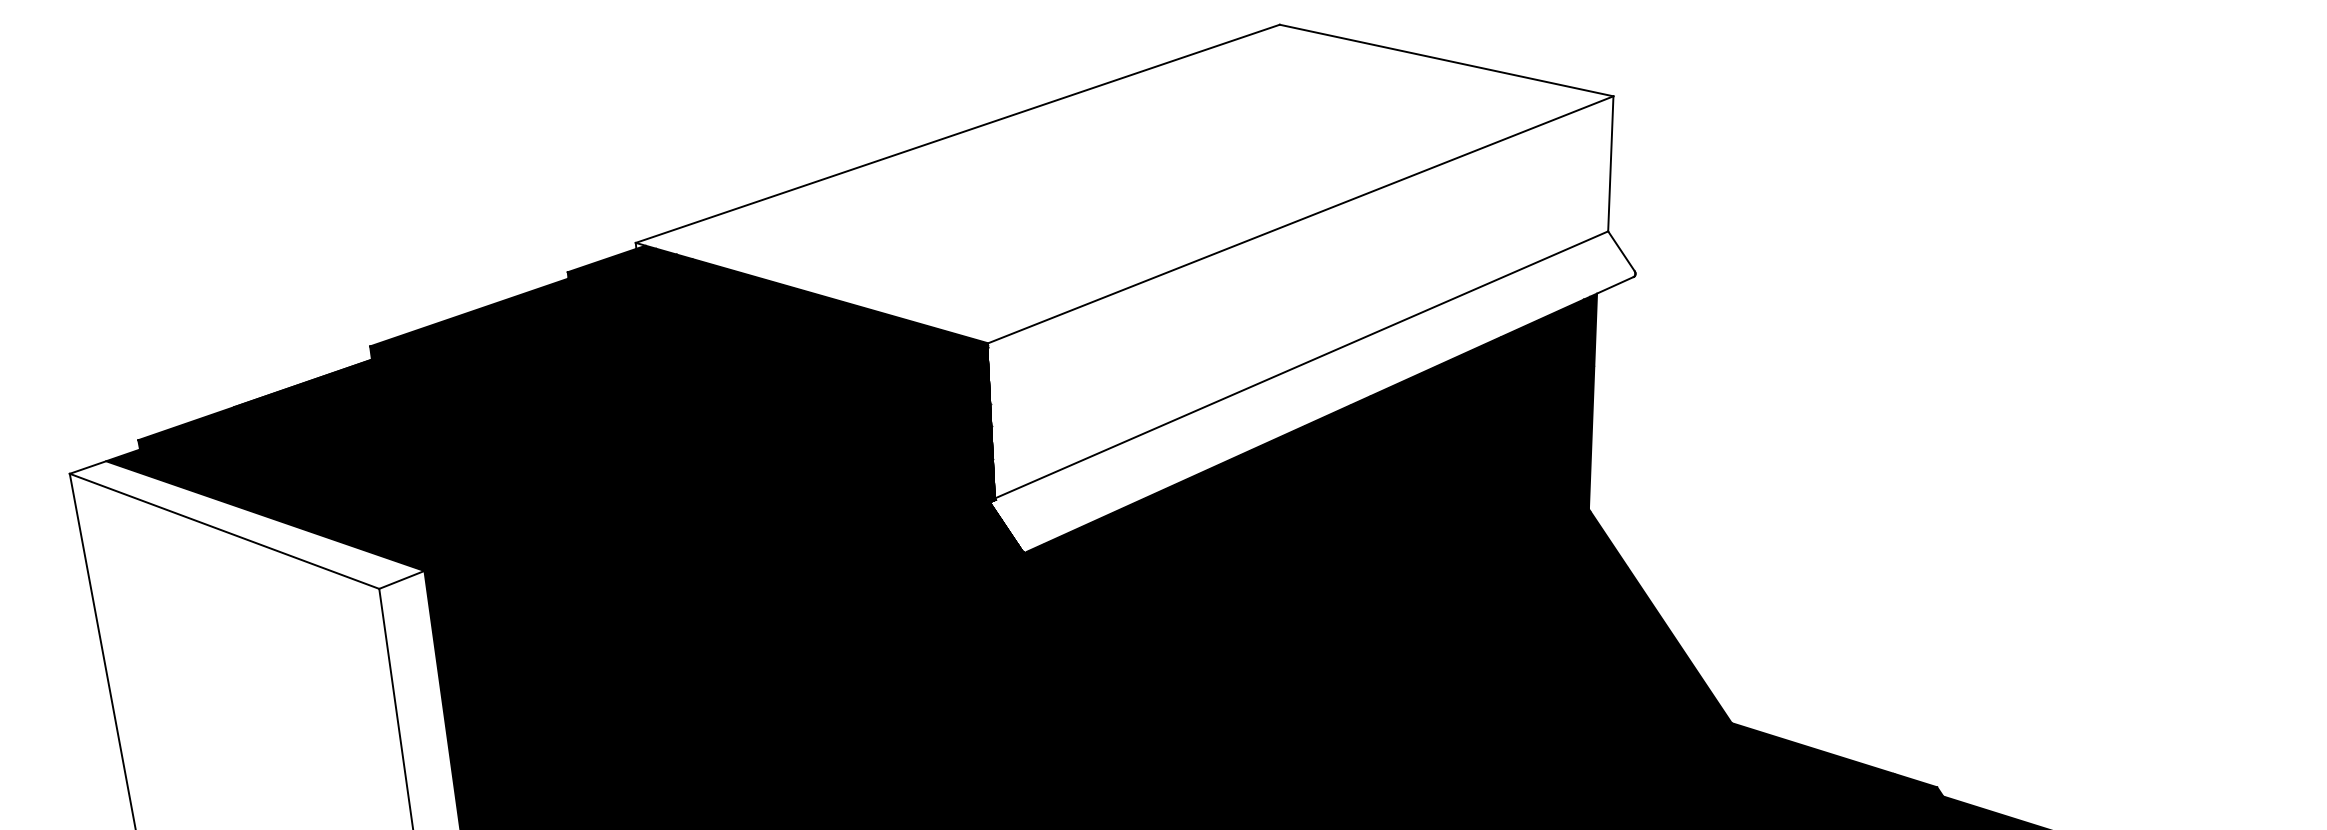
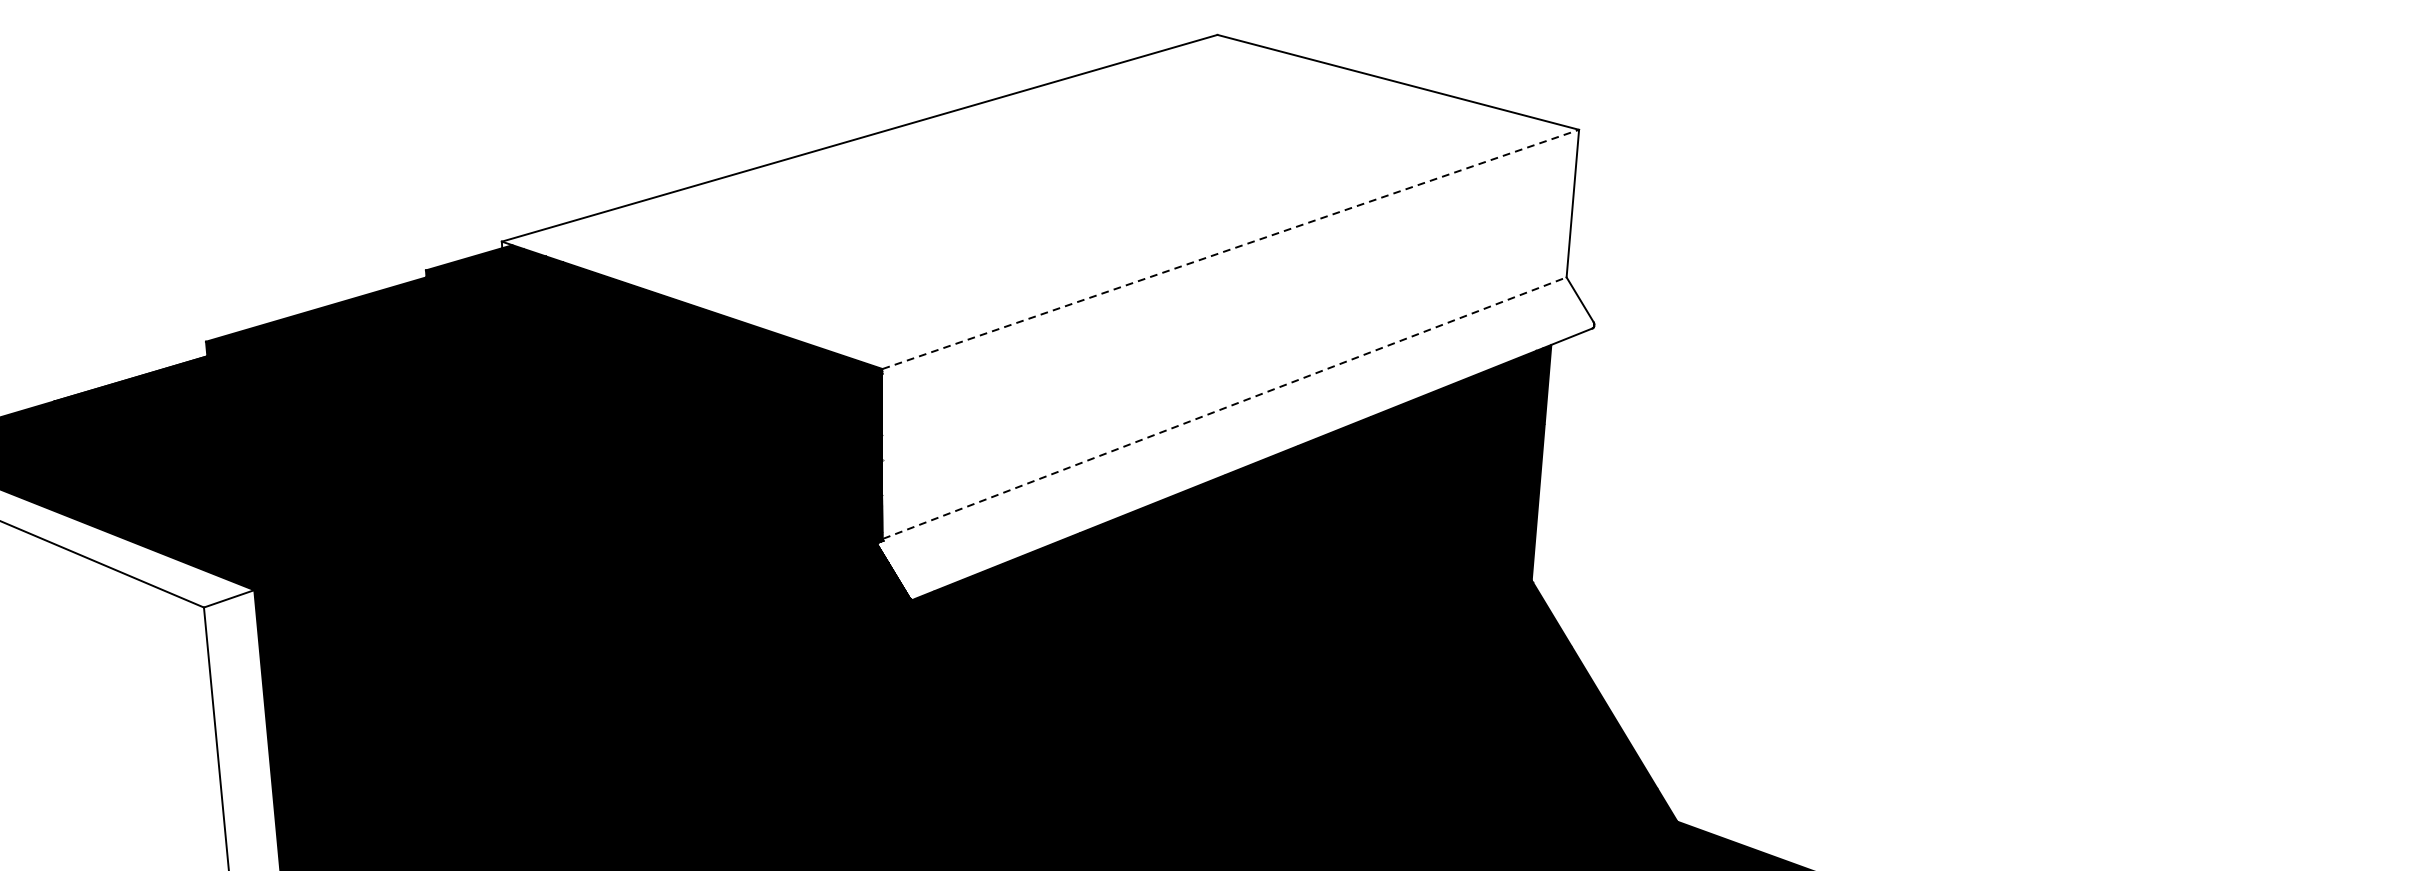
line: (1301, 219) -> (1231, 249), solid -> dashed
line: (1301, 364) -> (1224, 407), solid -> dashed

